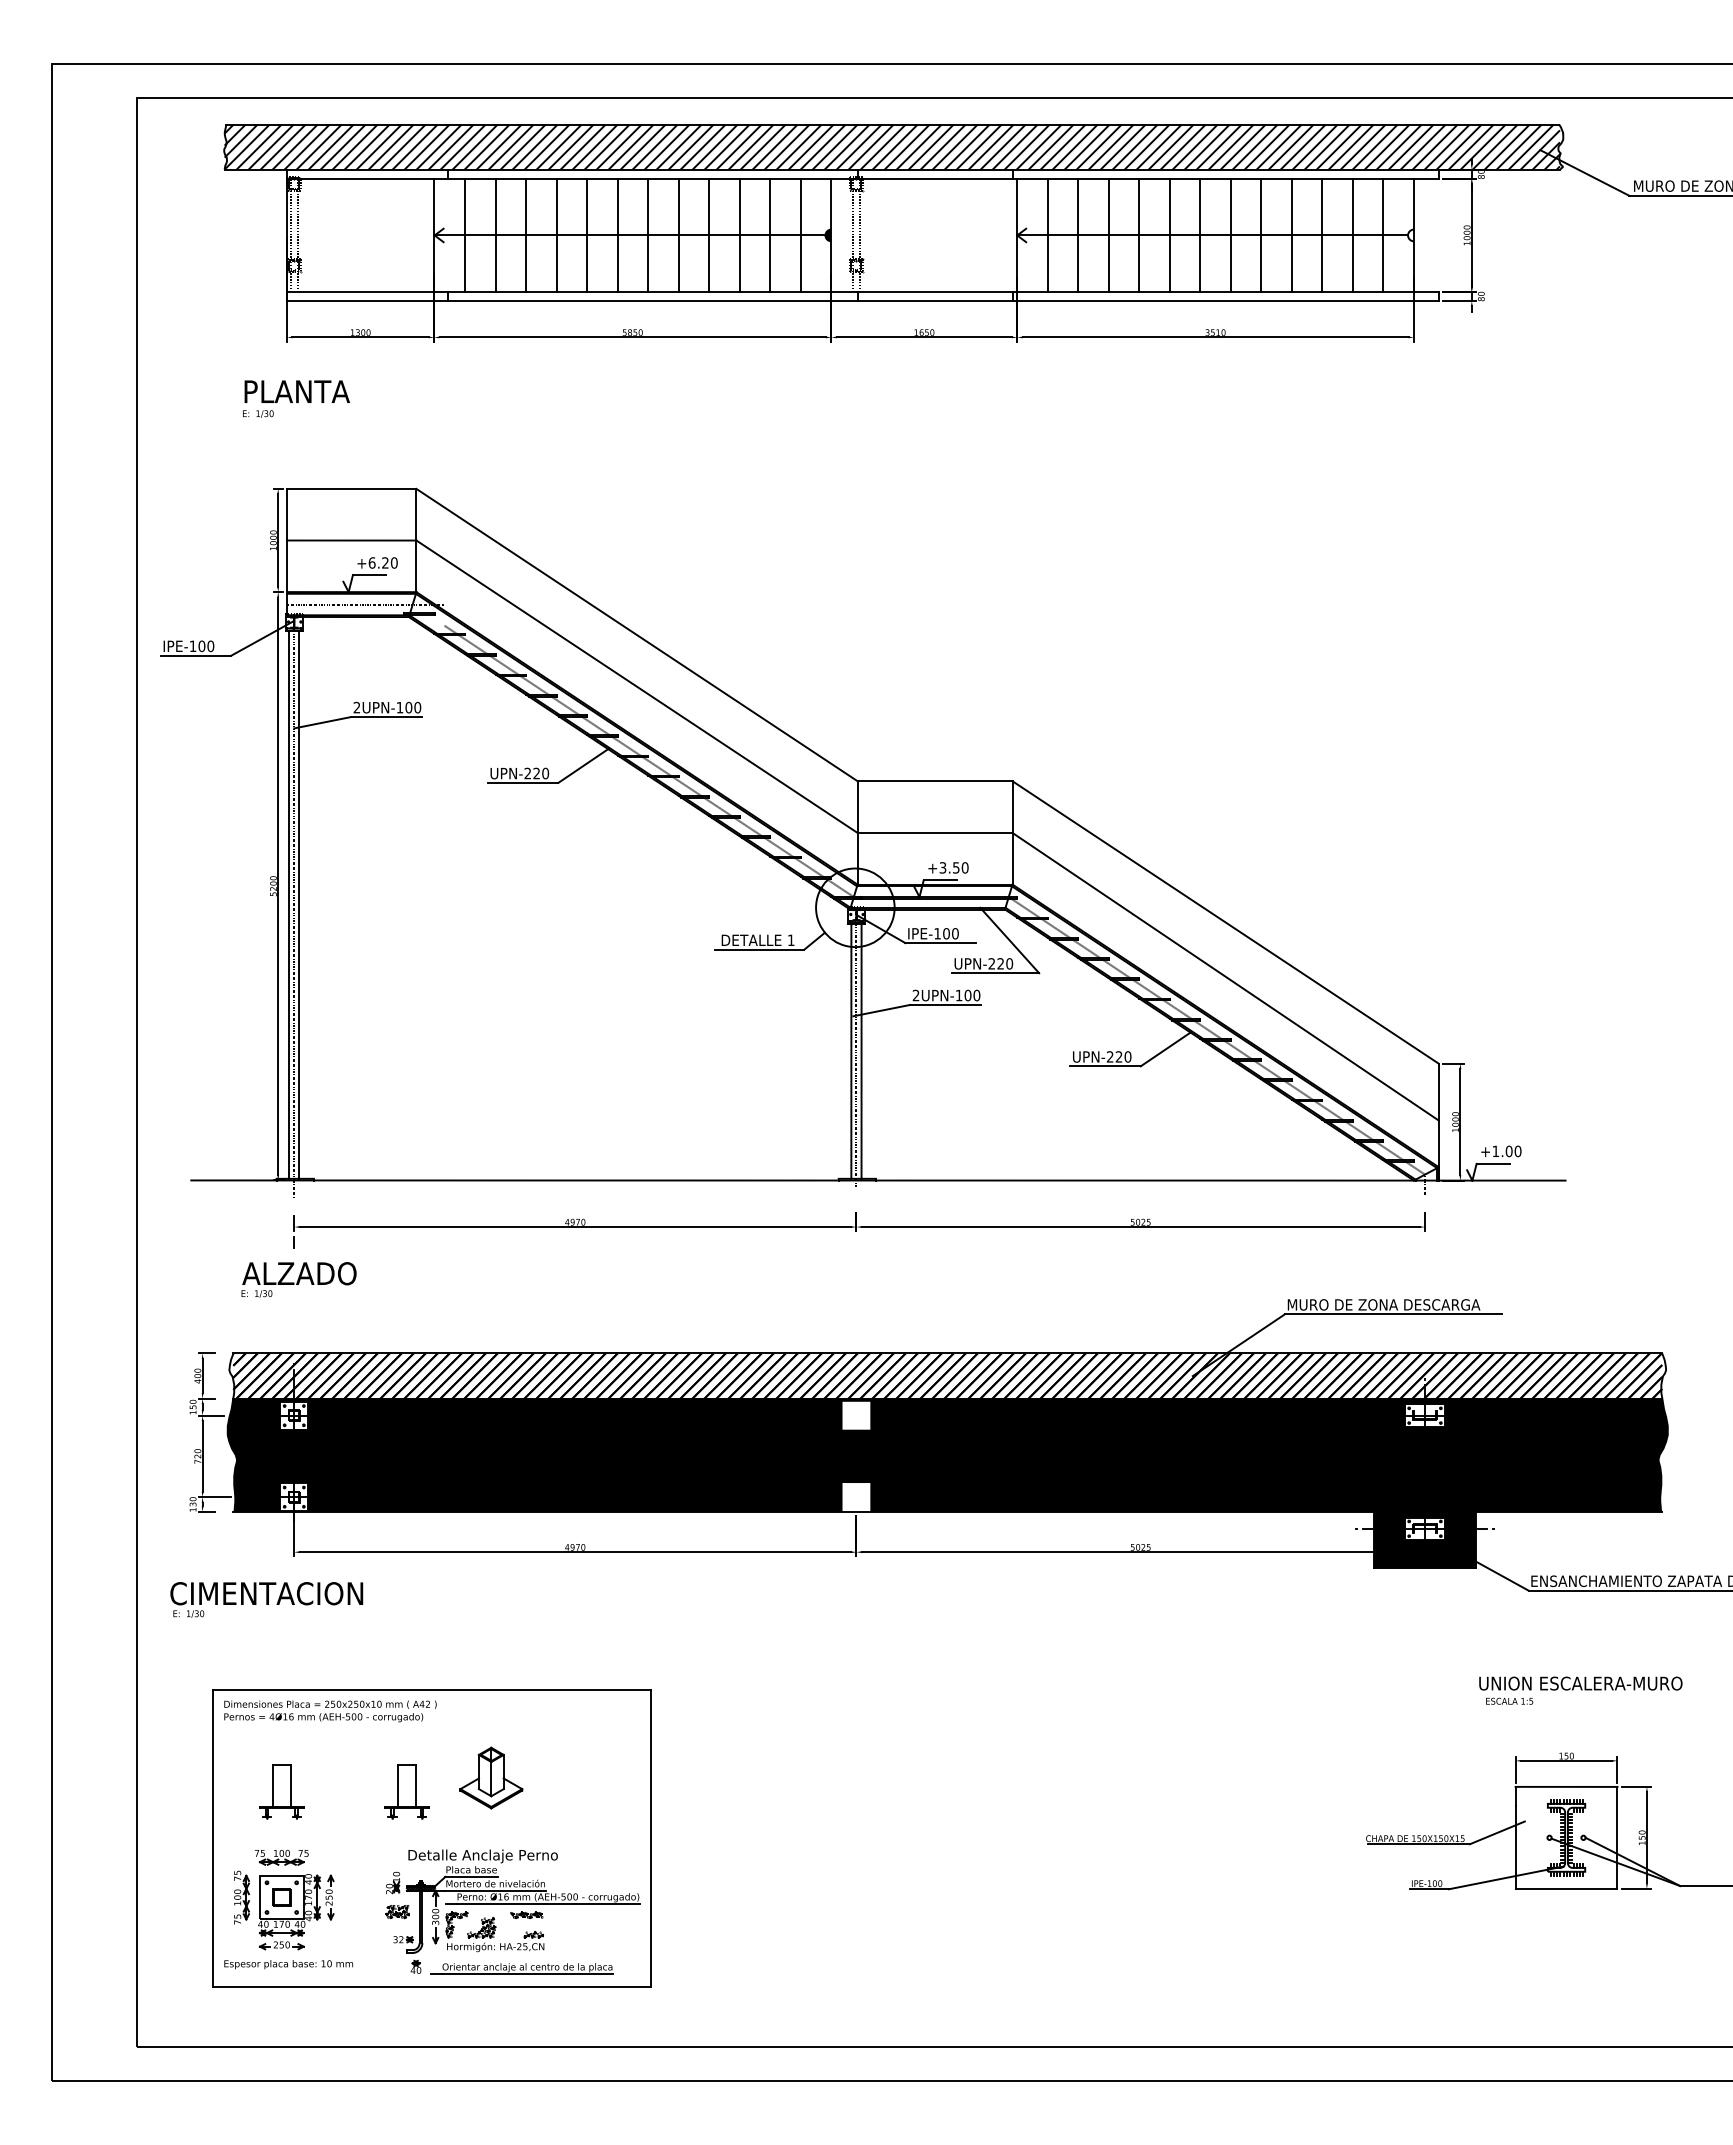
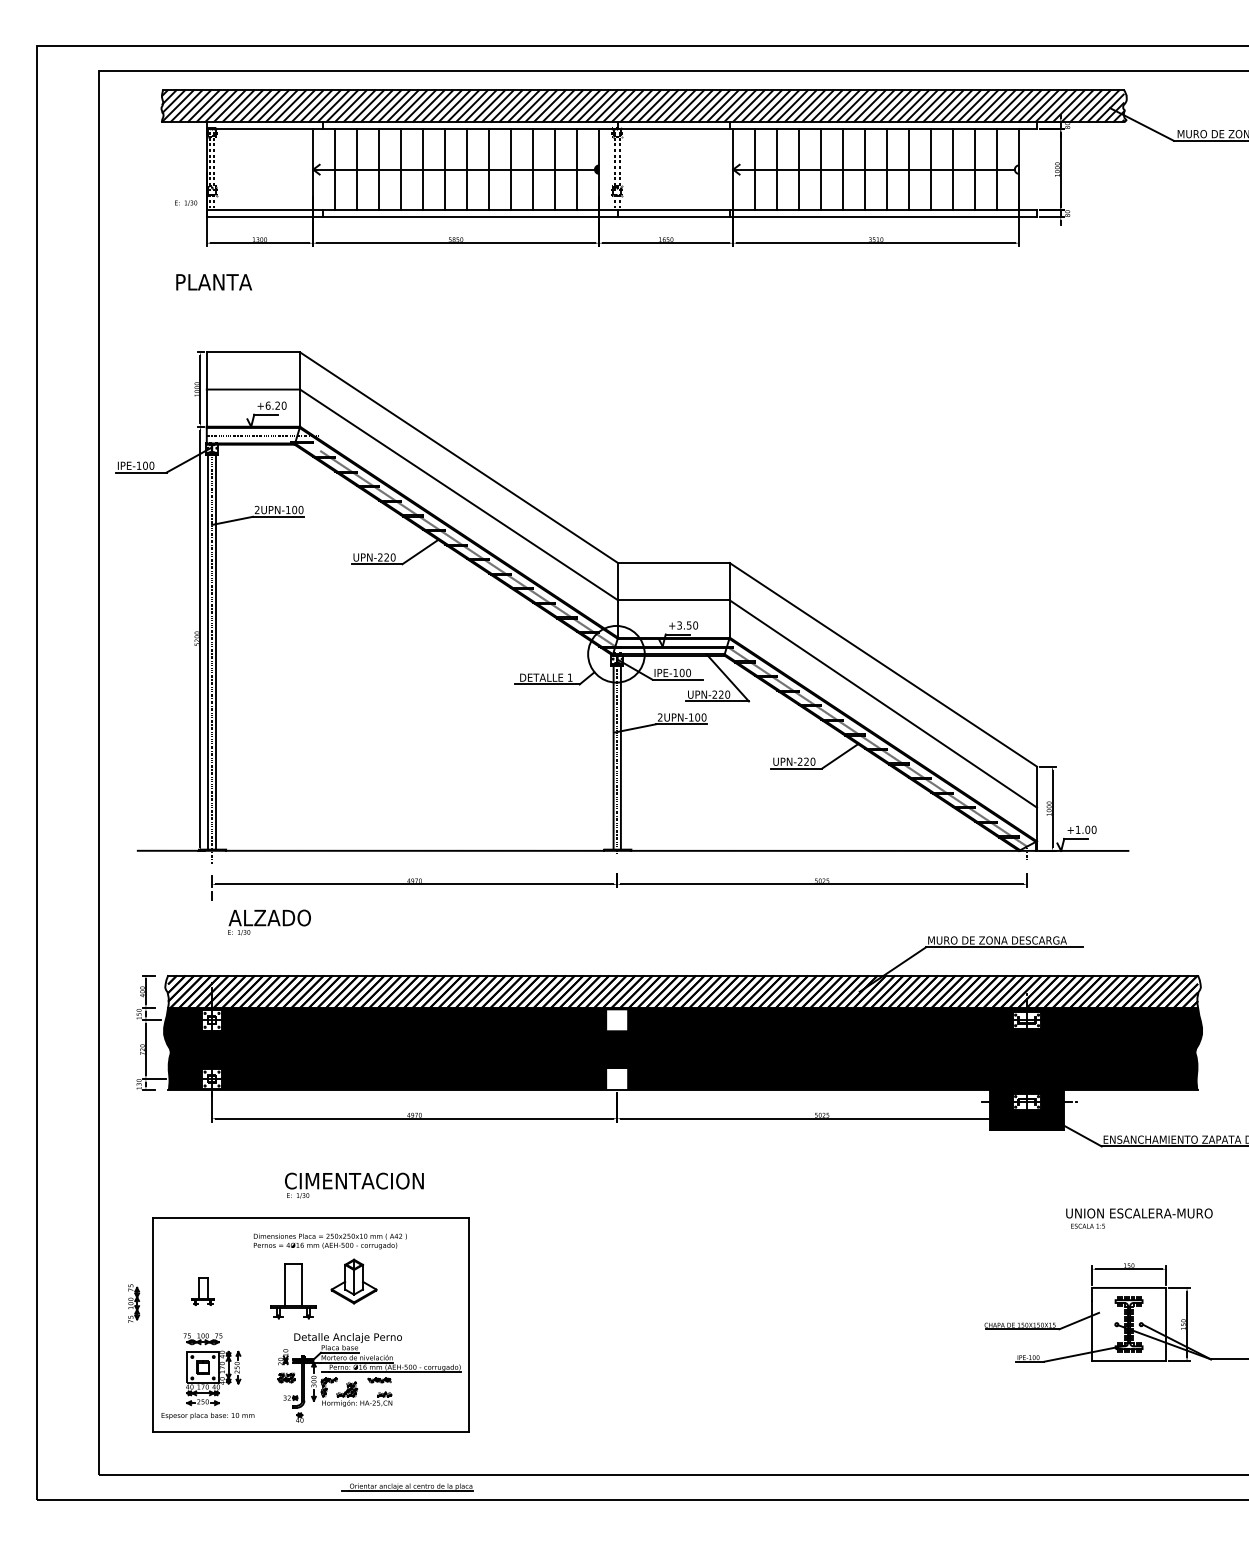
text: (258, 413) -> (186, 202), moved
text: (298, 1279) -> (269, 922), moved
text: (266, 1599) -> (354, 1185), moved
text: (330, 1711) -> (330, 1241), moved
part: (281, 1791) -> (202, 1291), size x0.7
part: (406, 1791) -> (292, 1291), size x1.4
part: (241, 1897) -> (133, 1303), moved
part: (521, 1968) -> (406, 1487), moved

